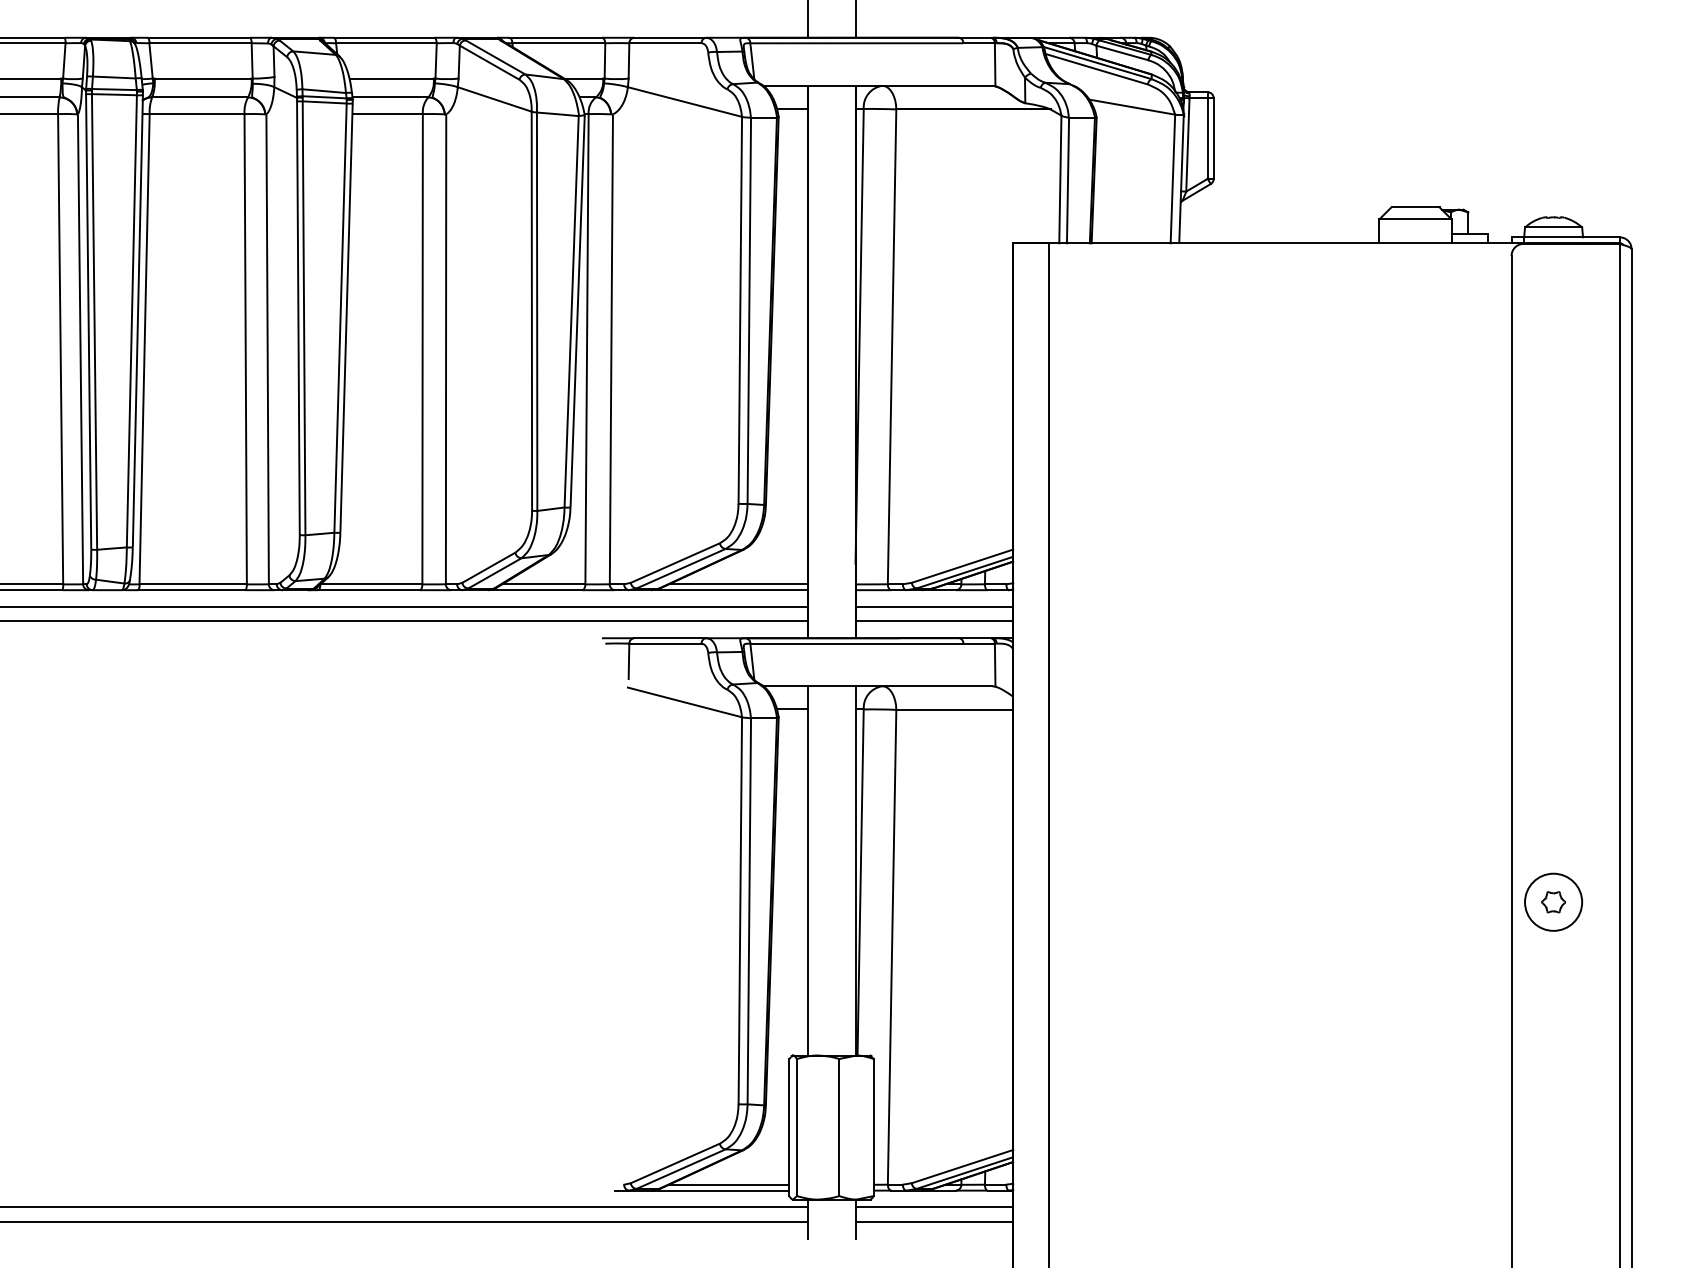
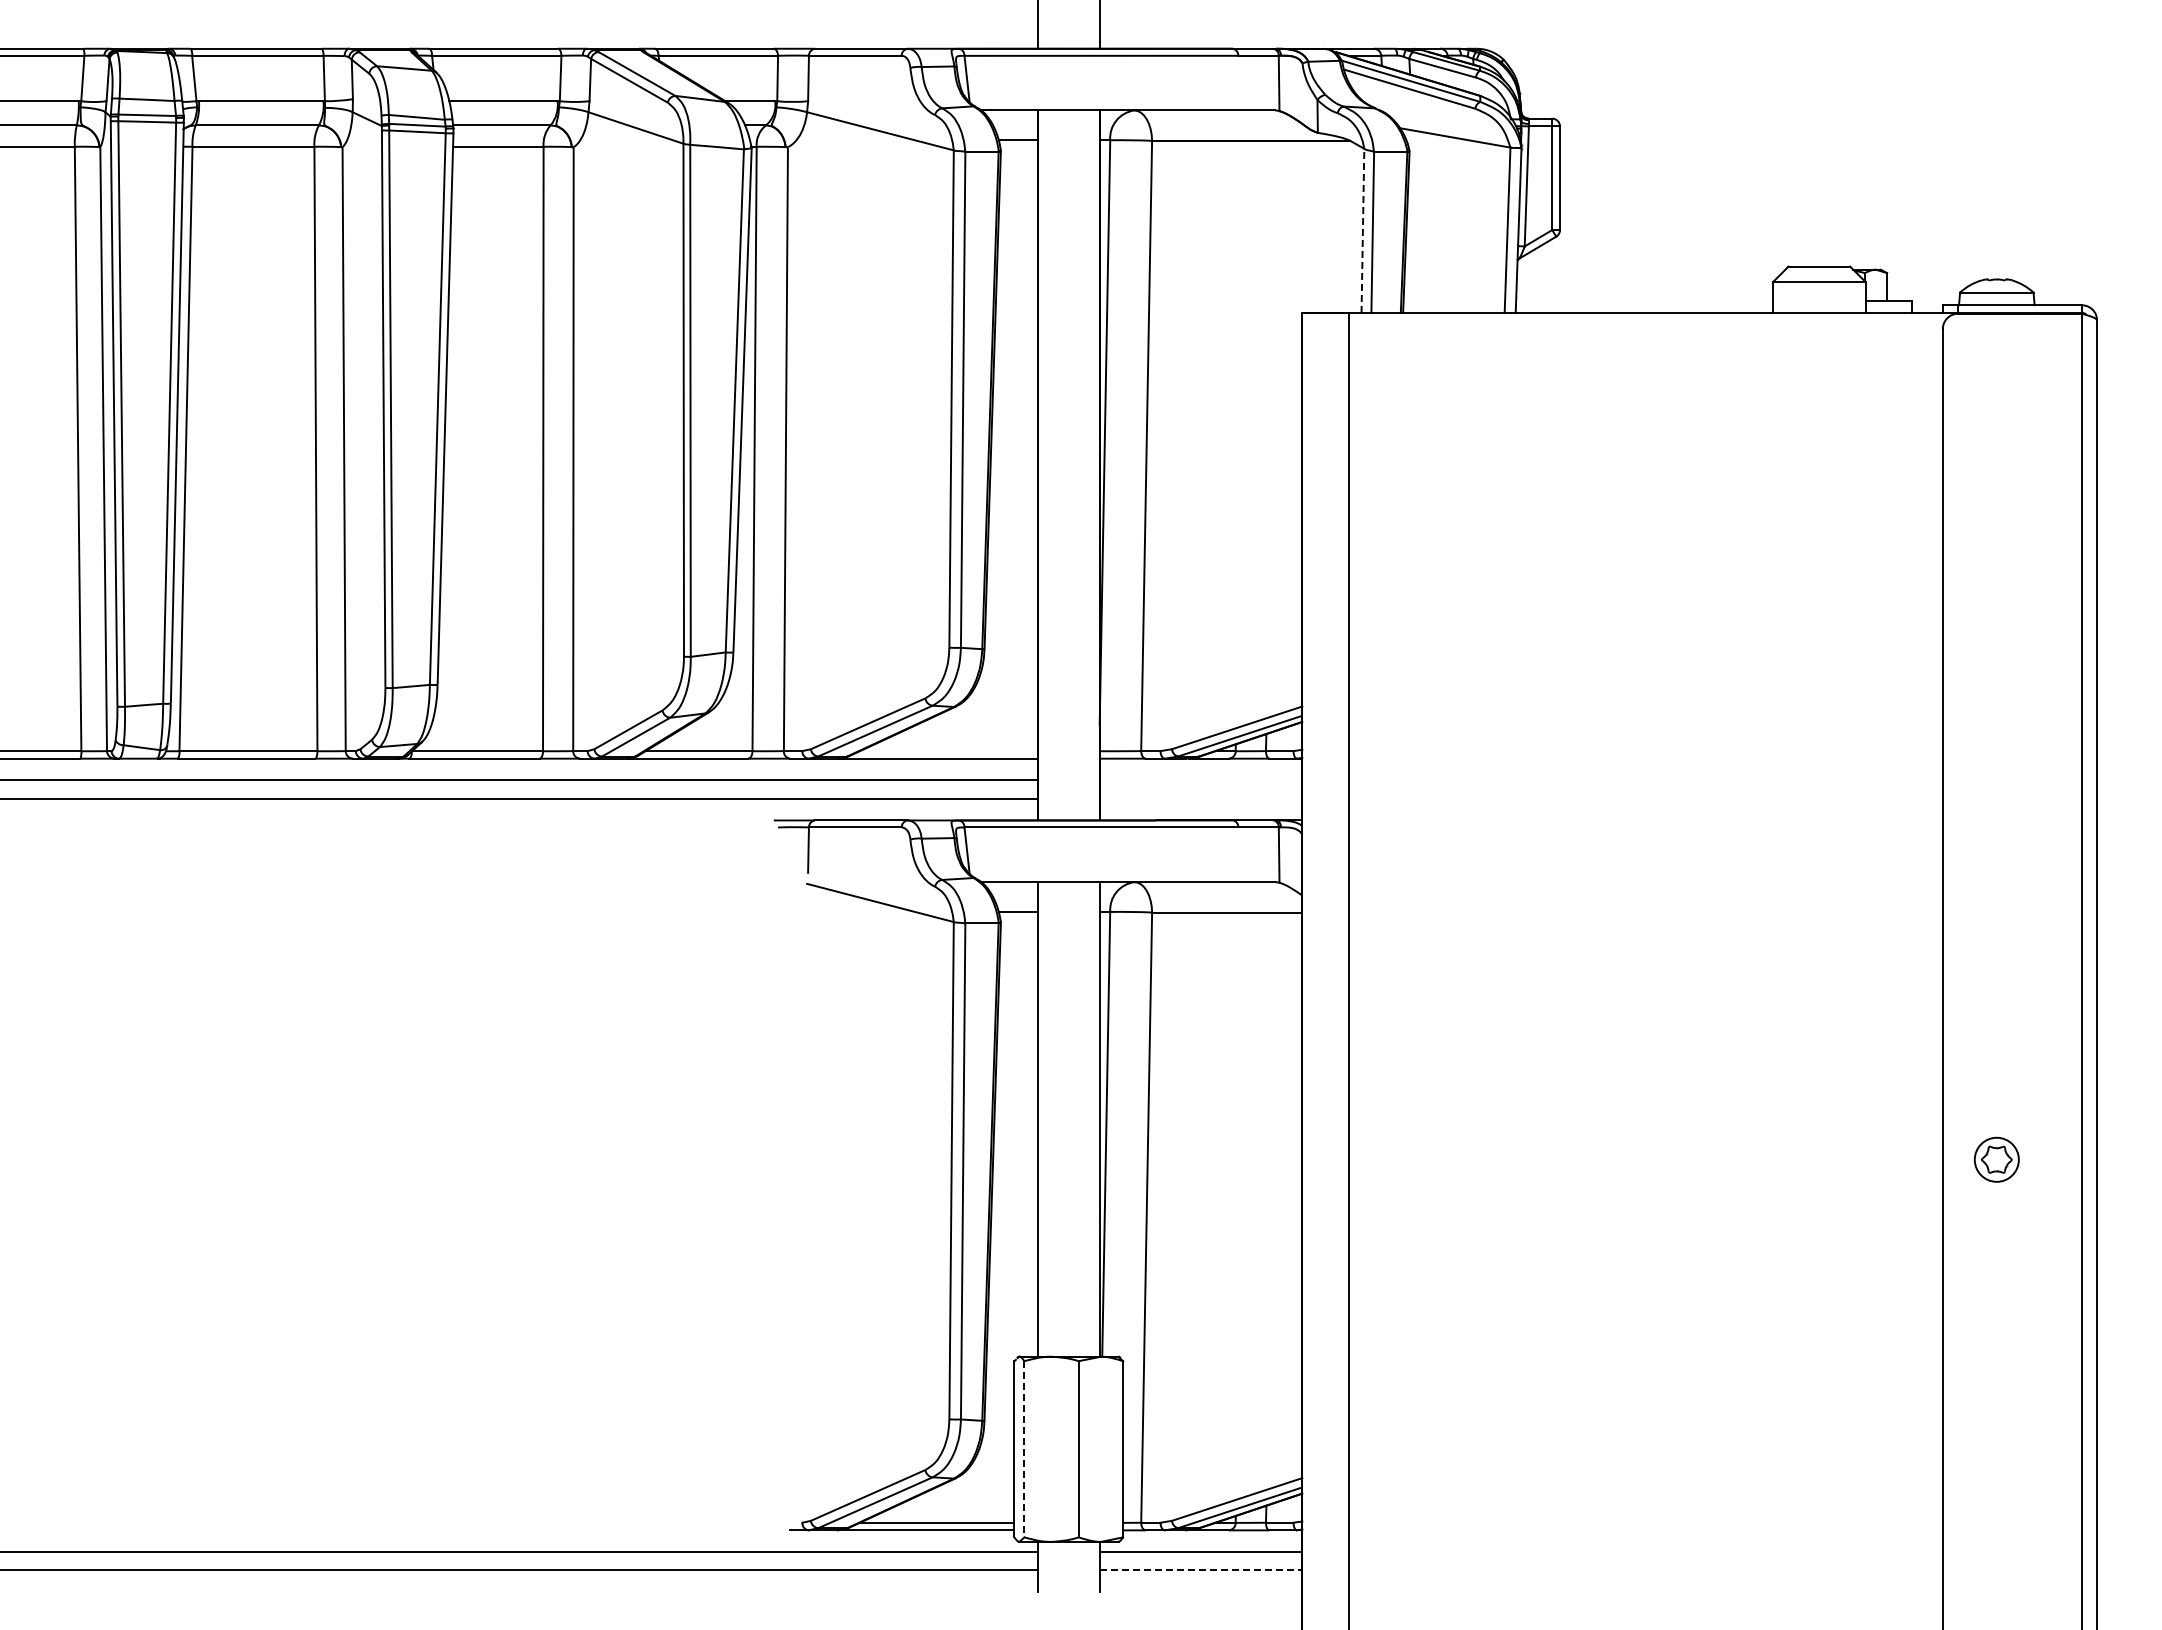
line: (1060, 179) -> (1362, 230), solid -> dashed
line: (737, 584) -> (948, 751), removed
line: (933, 607) -> (1200, 780), removed
line: (933, 621) -> (1200, 798), removed
circle: (1553, 902) -> (1996, 1159), size x0.6
line: (797, 1127) -> (1024, 1449), solid -> dashed
line: (934, 1221) -> (1201, 1570), solid -> dashed

